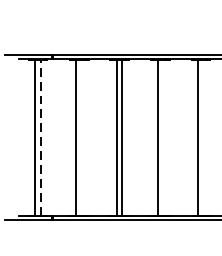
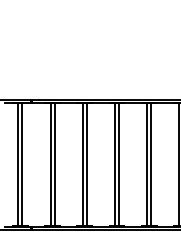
line: (41, 137) -> (22, 164), dashed -> solid
line: (81, 137) -> (54, 164), added
line: (163, 137) -> (119, 164), added
line: (203, 137) -> (151, 164), added

